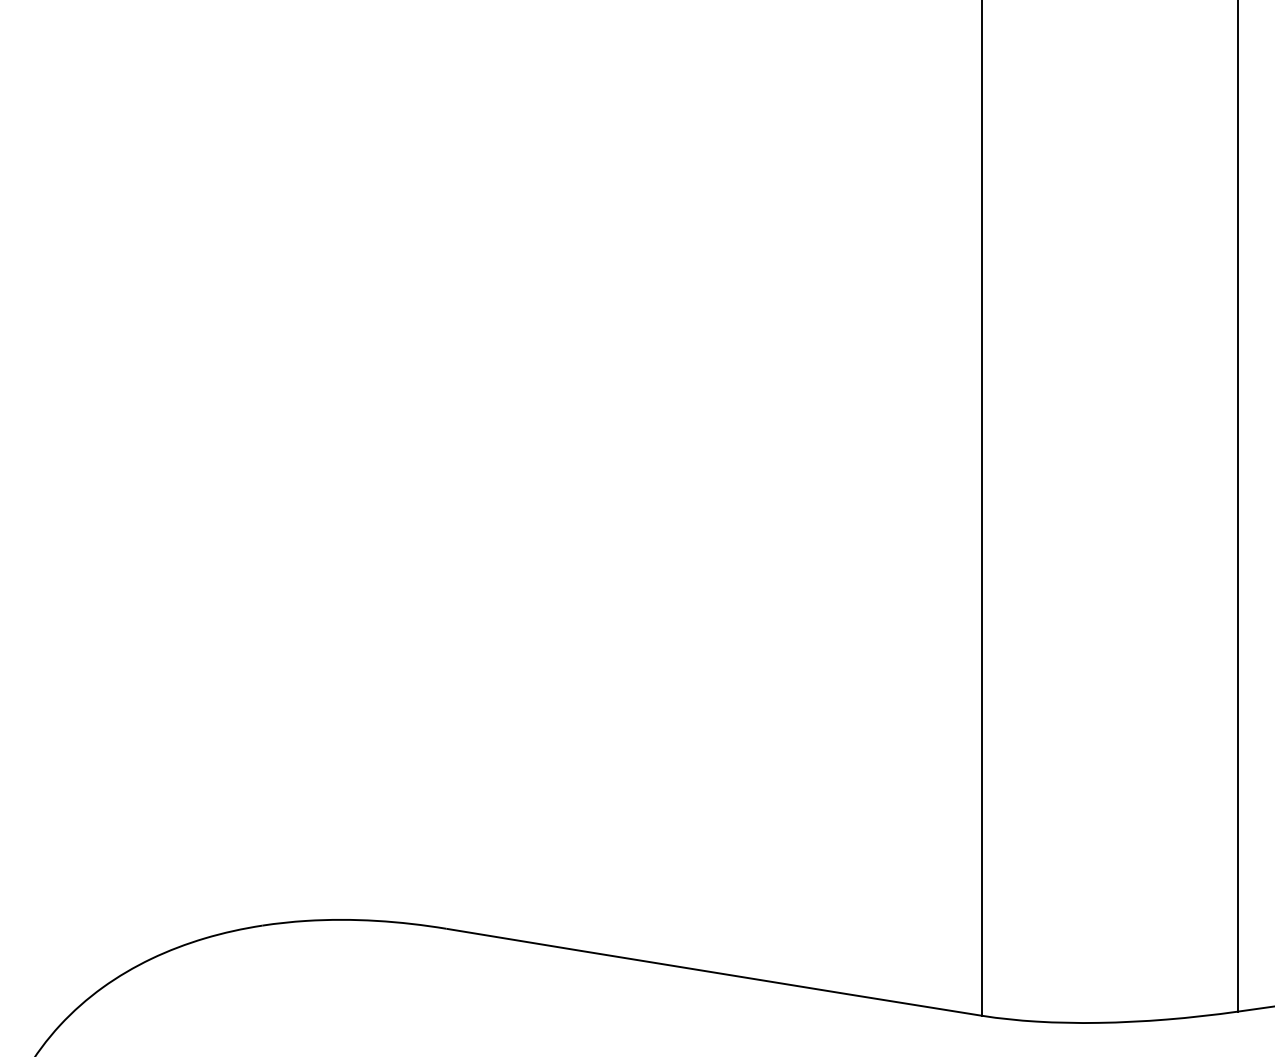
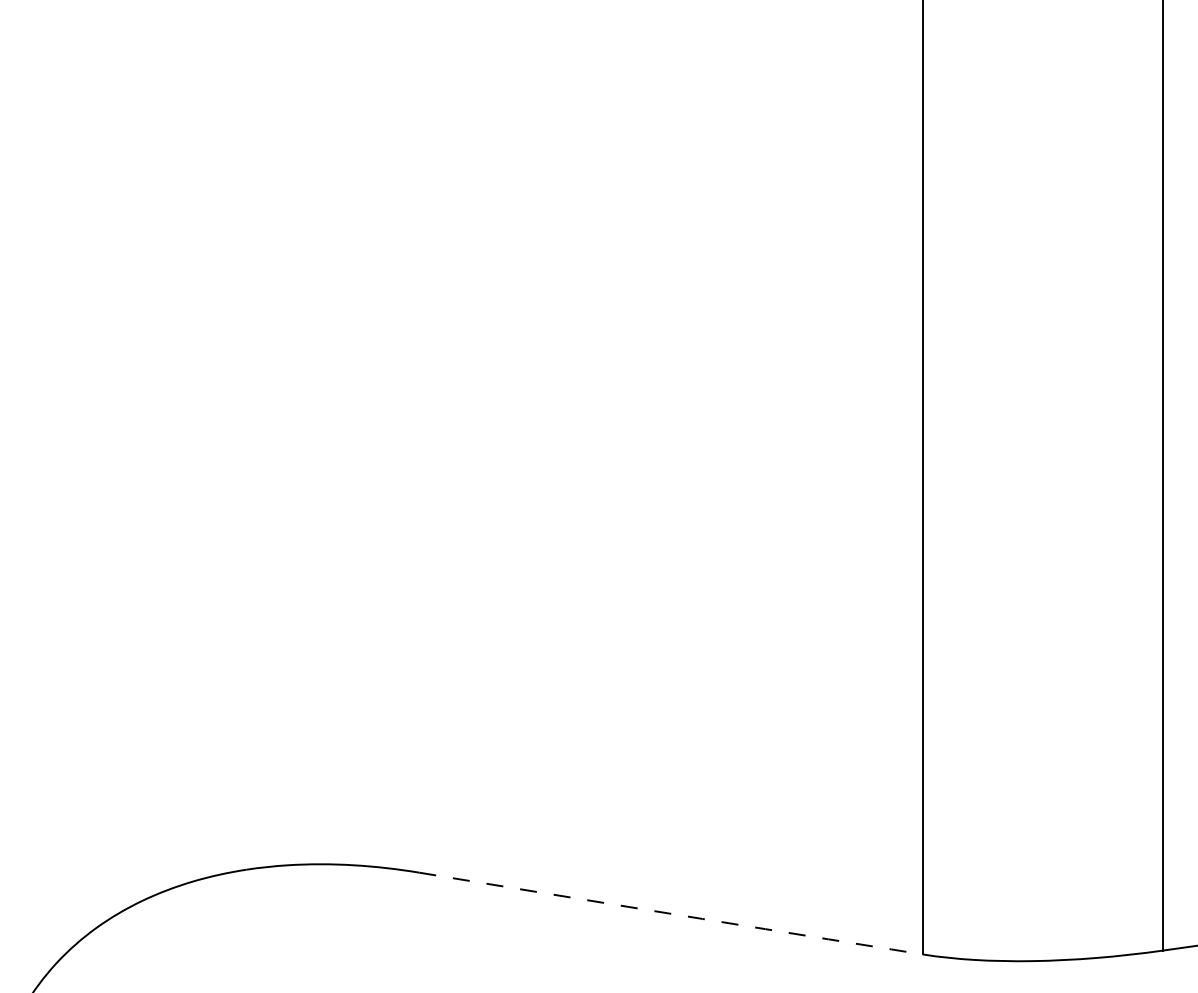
arc: (714, 972) -> (671, 913), solid -> dashed

